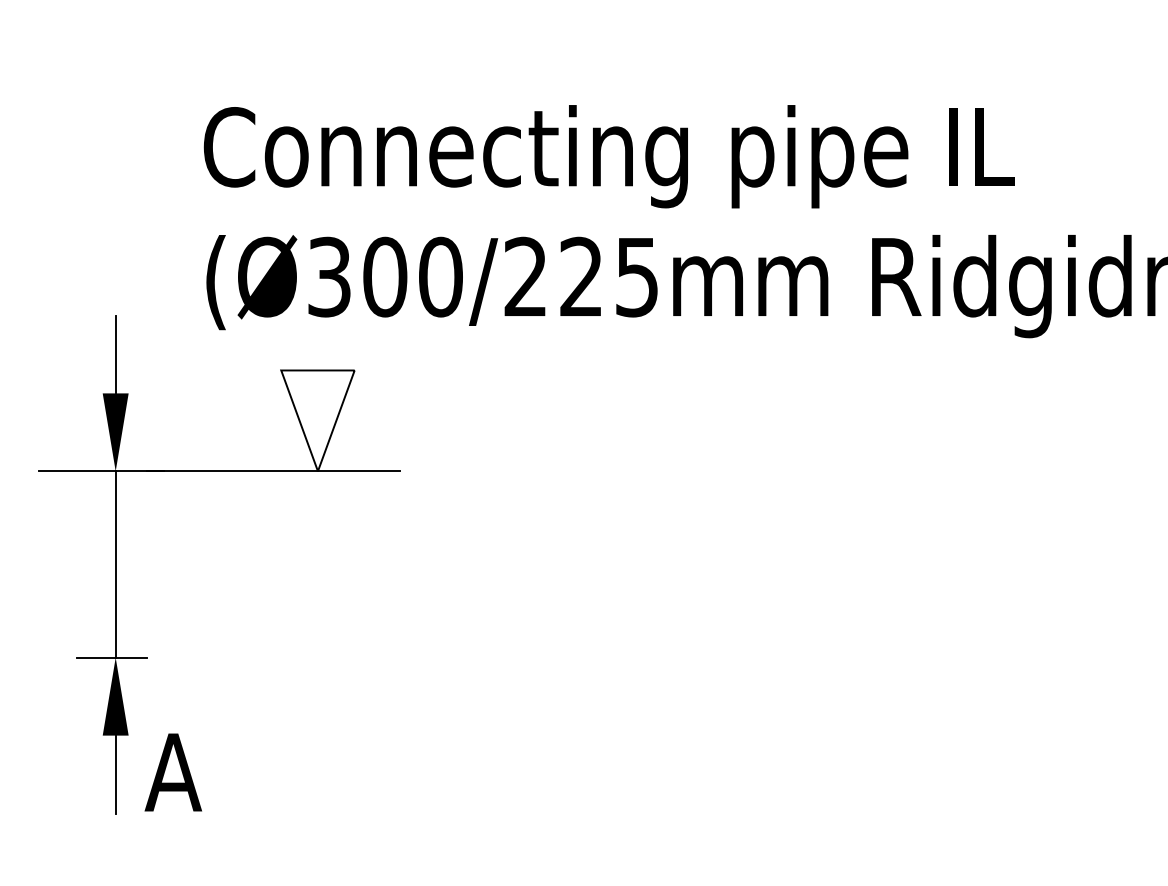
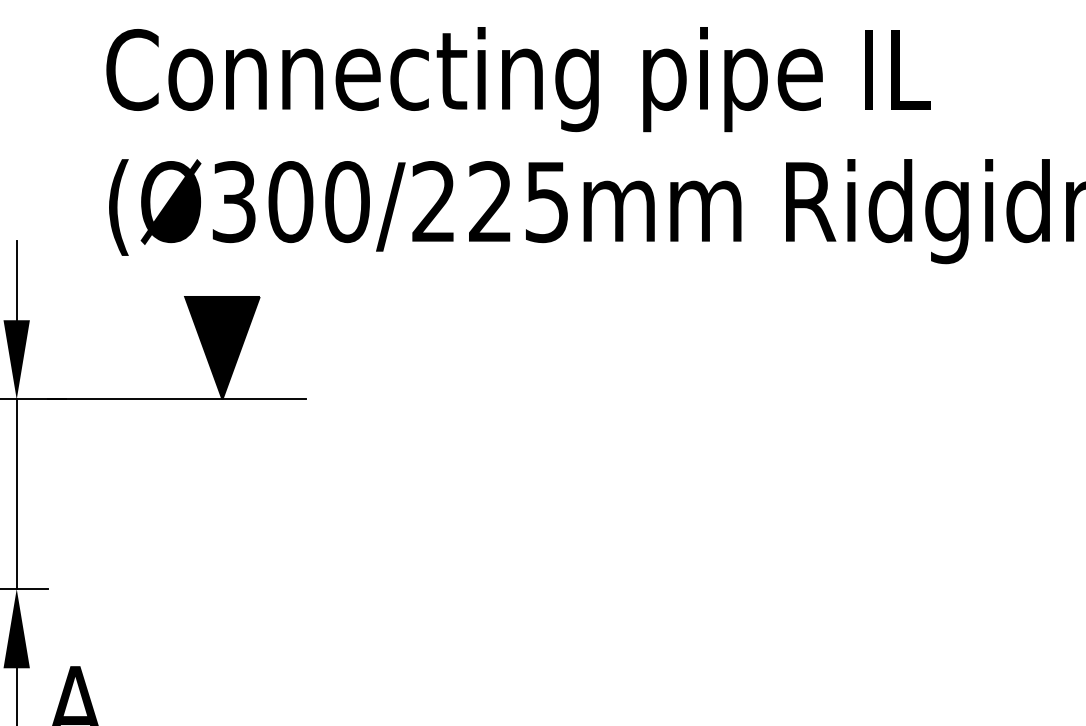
fill: (317, 420) -> (221, 347), added

